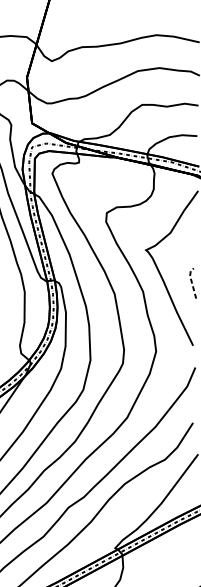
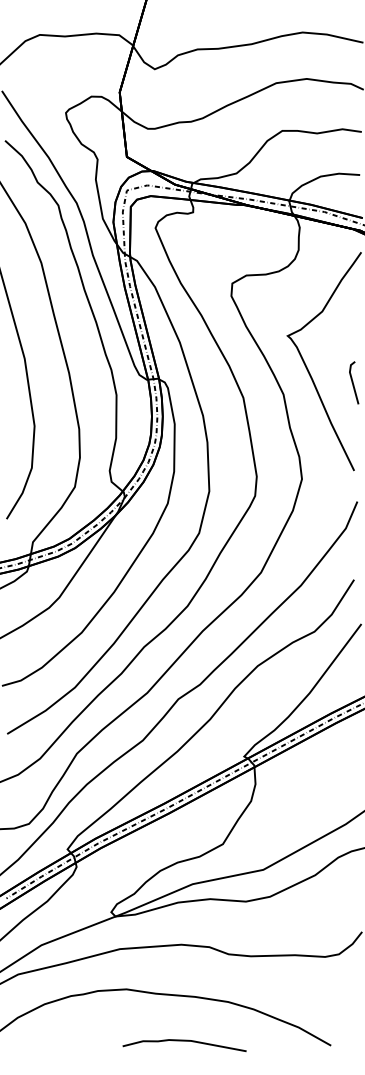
line: (191, 281) -> (352, 380), dashed -> solid

